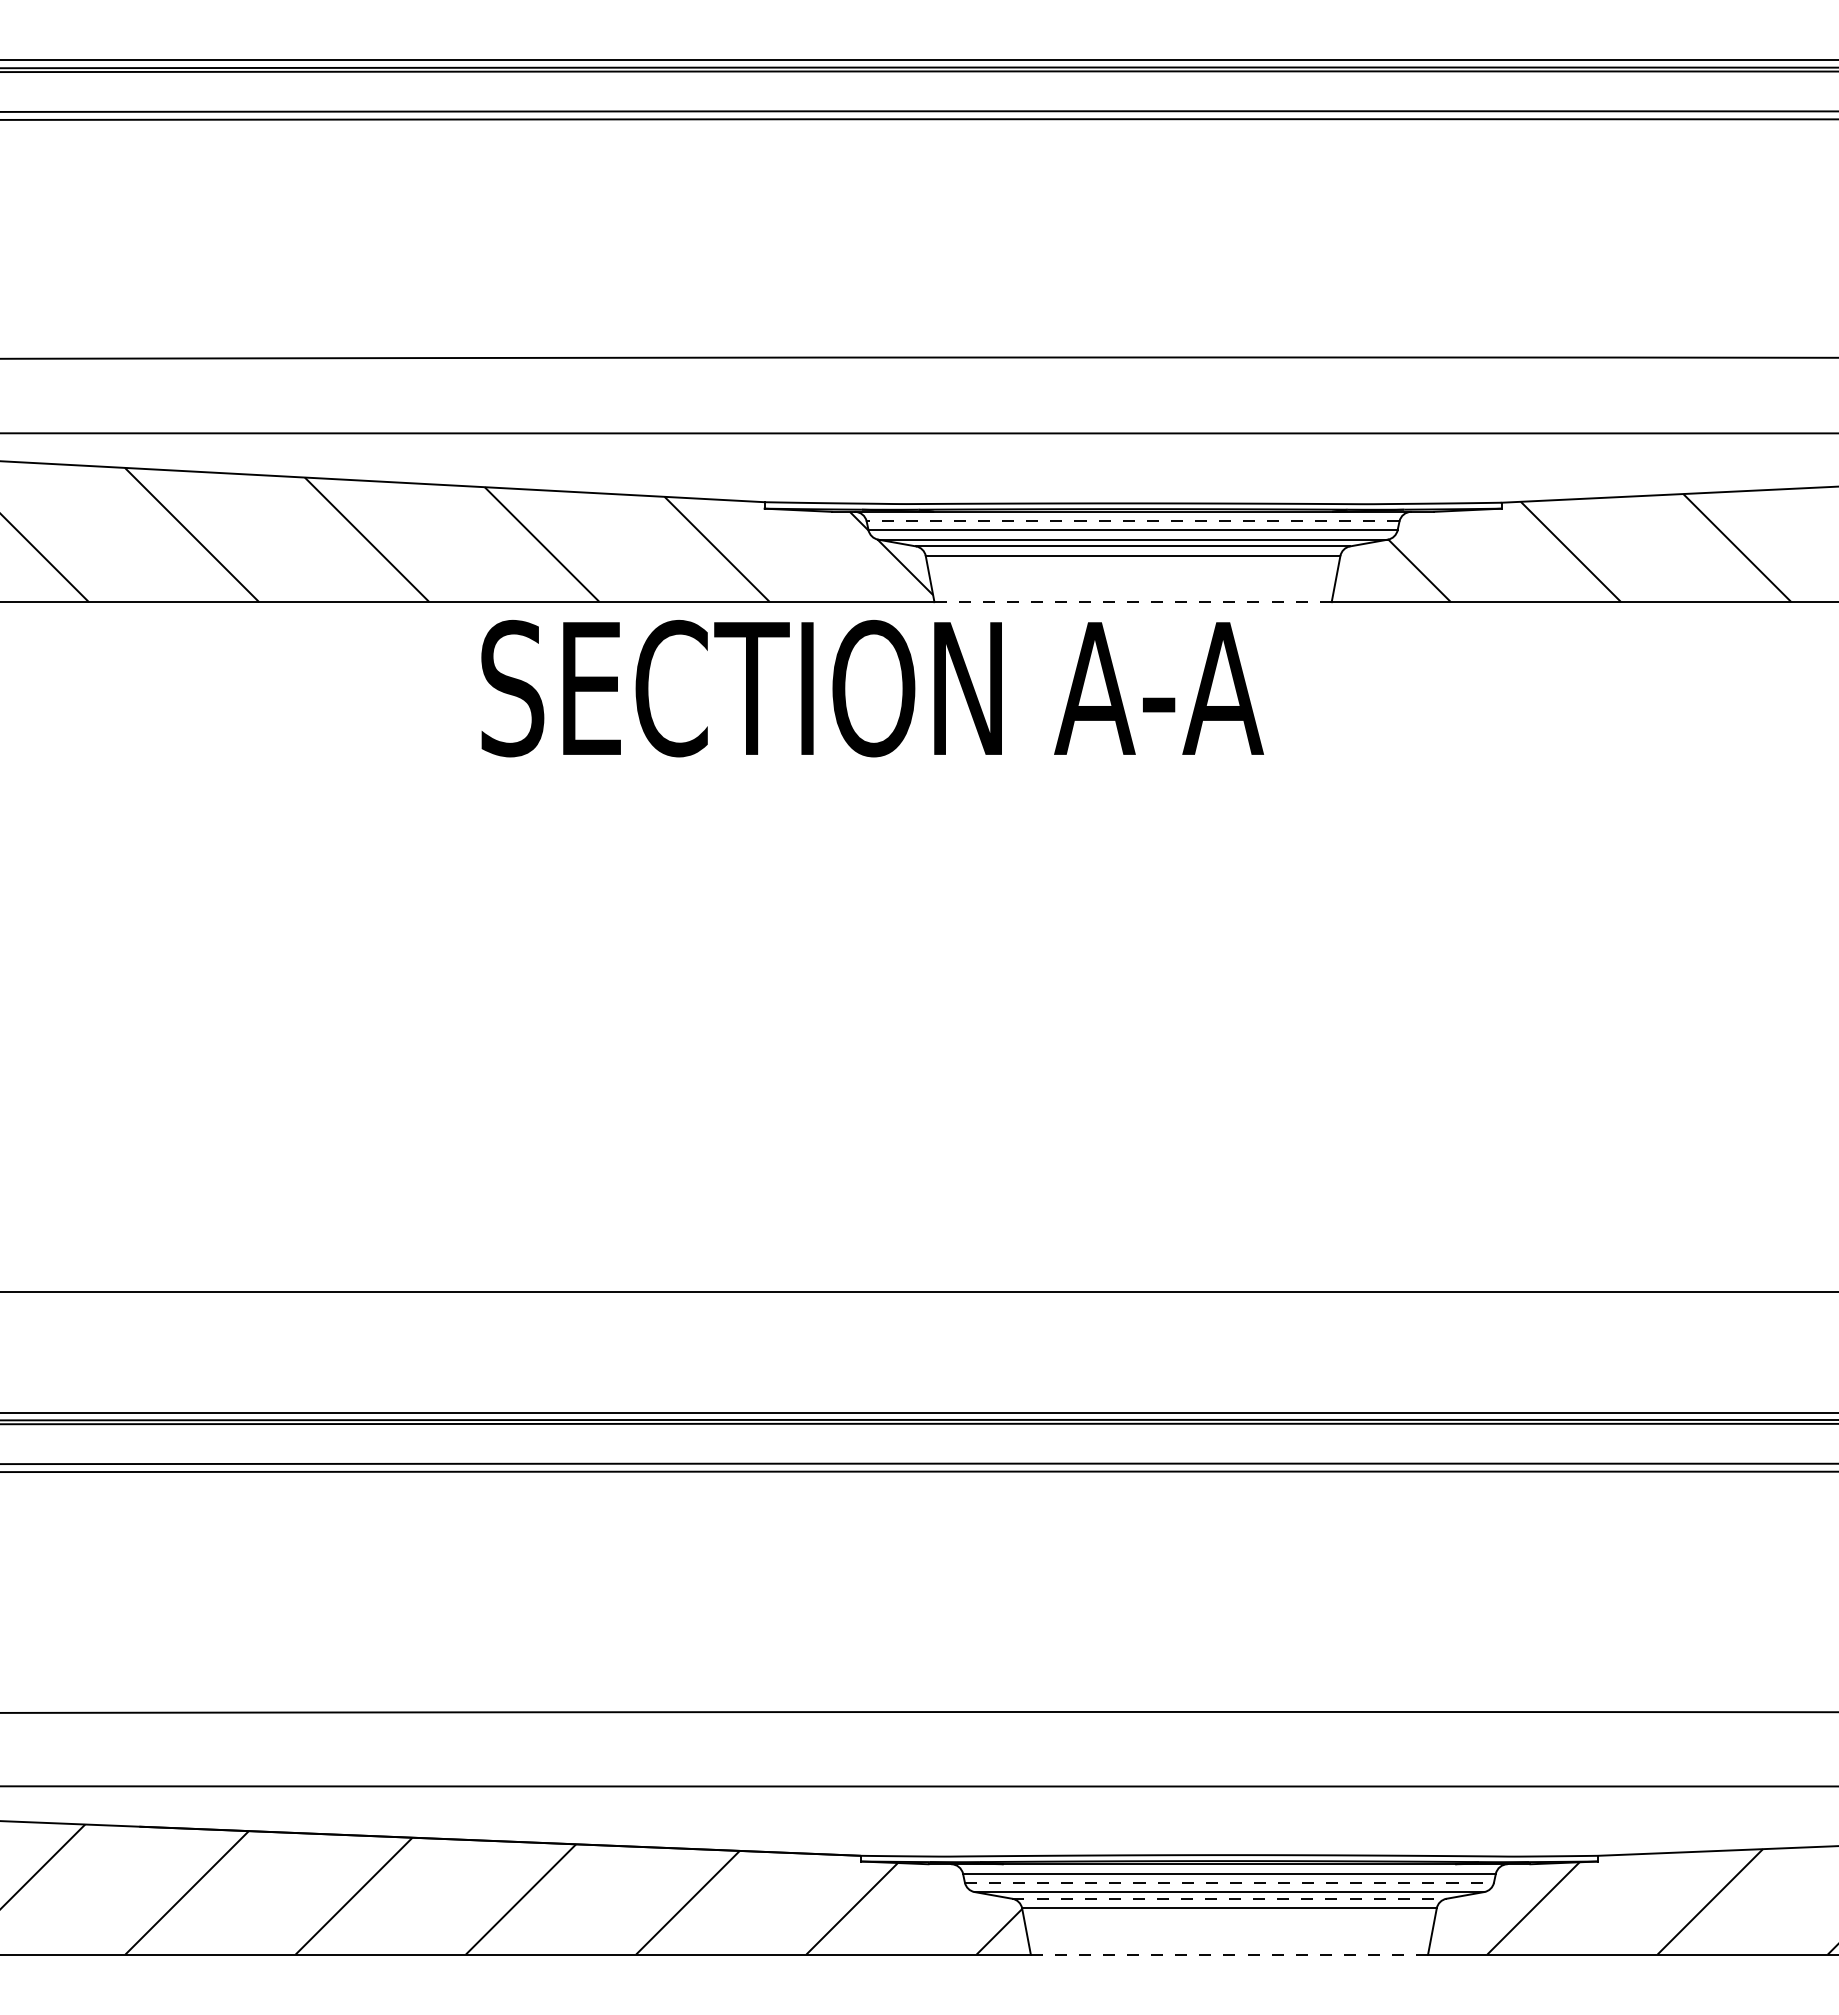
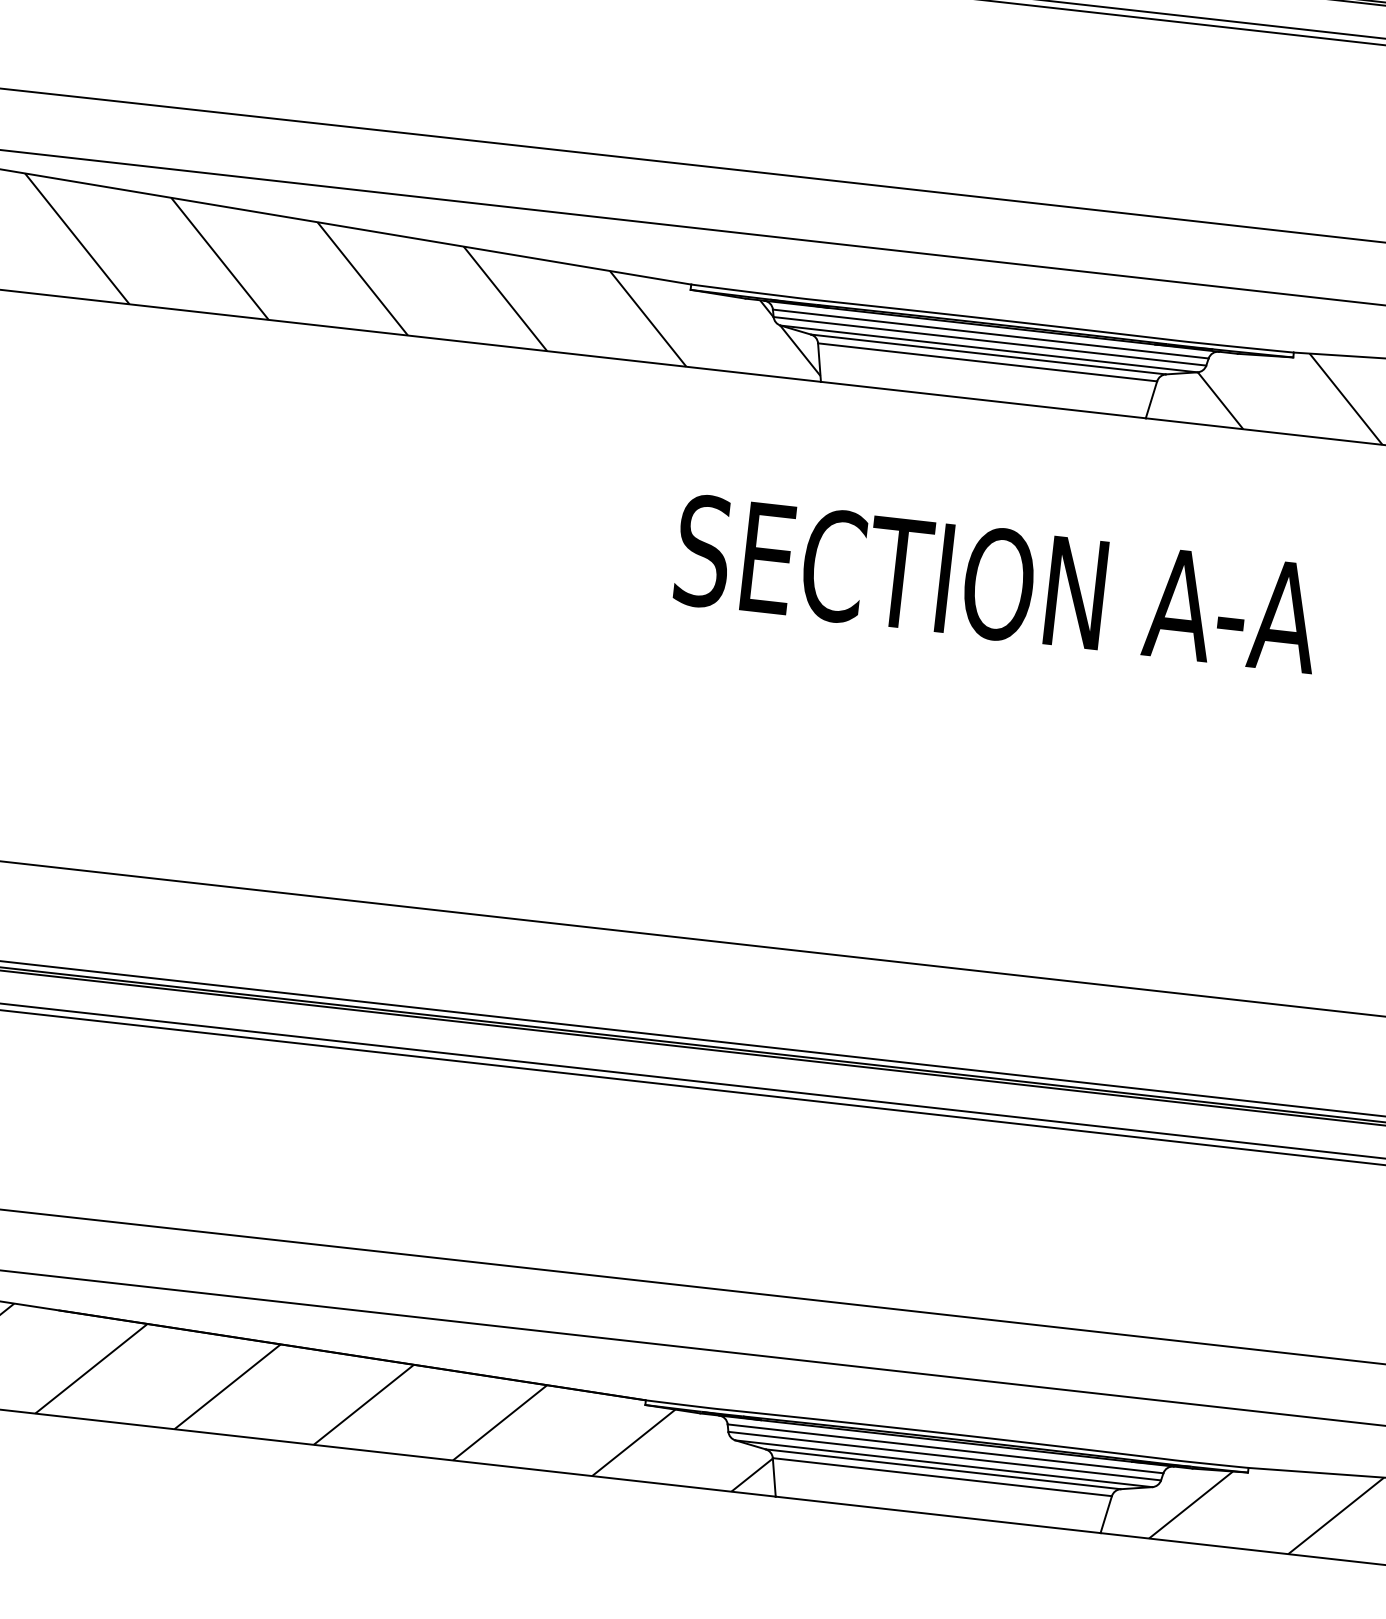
line: (1132, 521) -> (990, 334), dashed -> solid
line: (1133, 602) -> (983, 400), dashed -> solid
text: (872, 688) -> (997, 584), moved
line: (1229, 1882) -> (944, 1455), dashed -> solid
line: (1229, 1898) -> (943, 1469), dashed -> solid
line: (1229, 1954) -> (938, 1514), dashed -> solid

